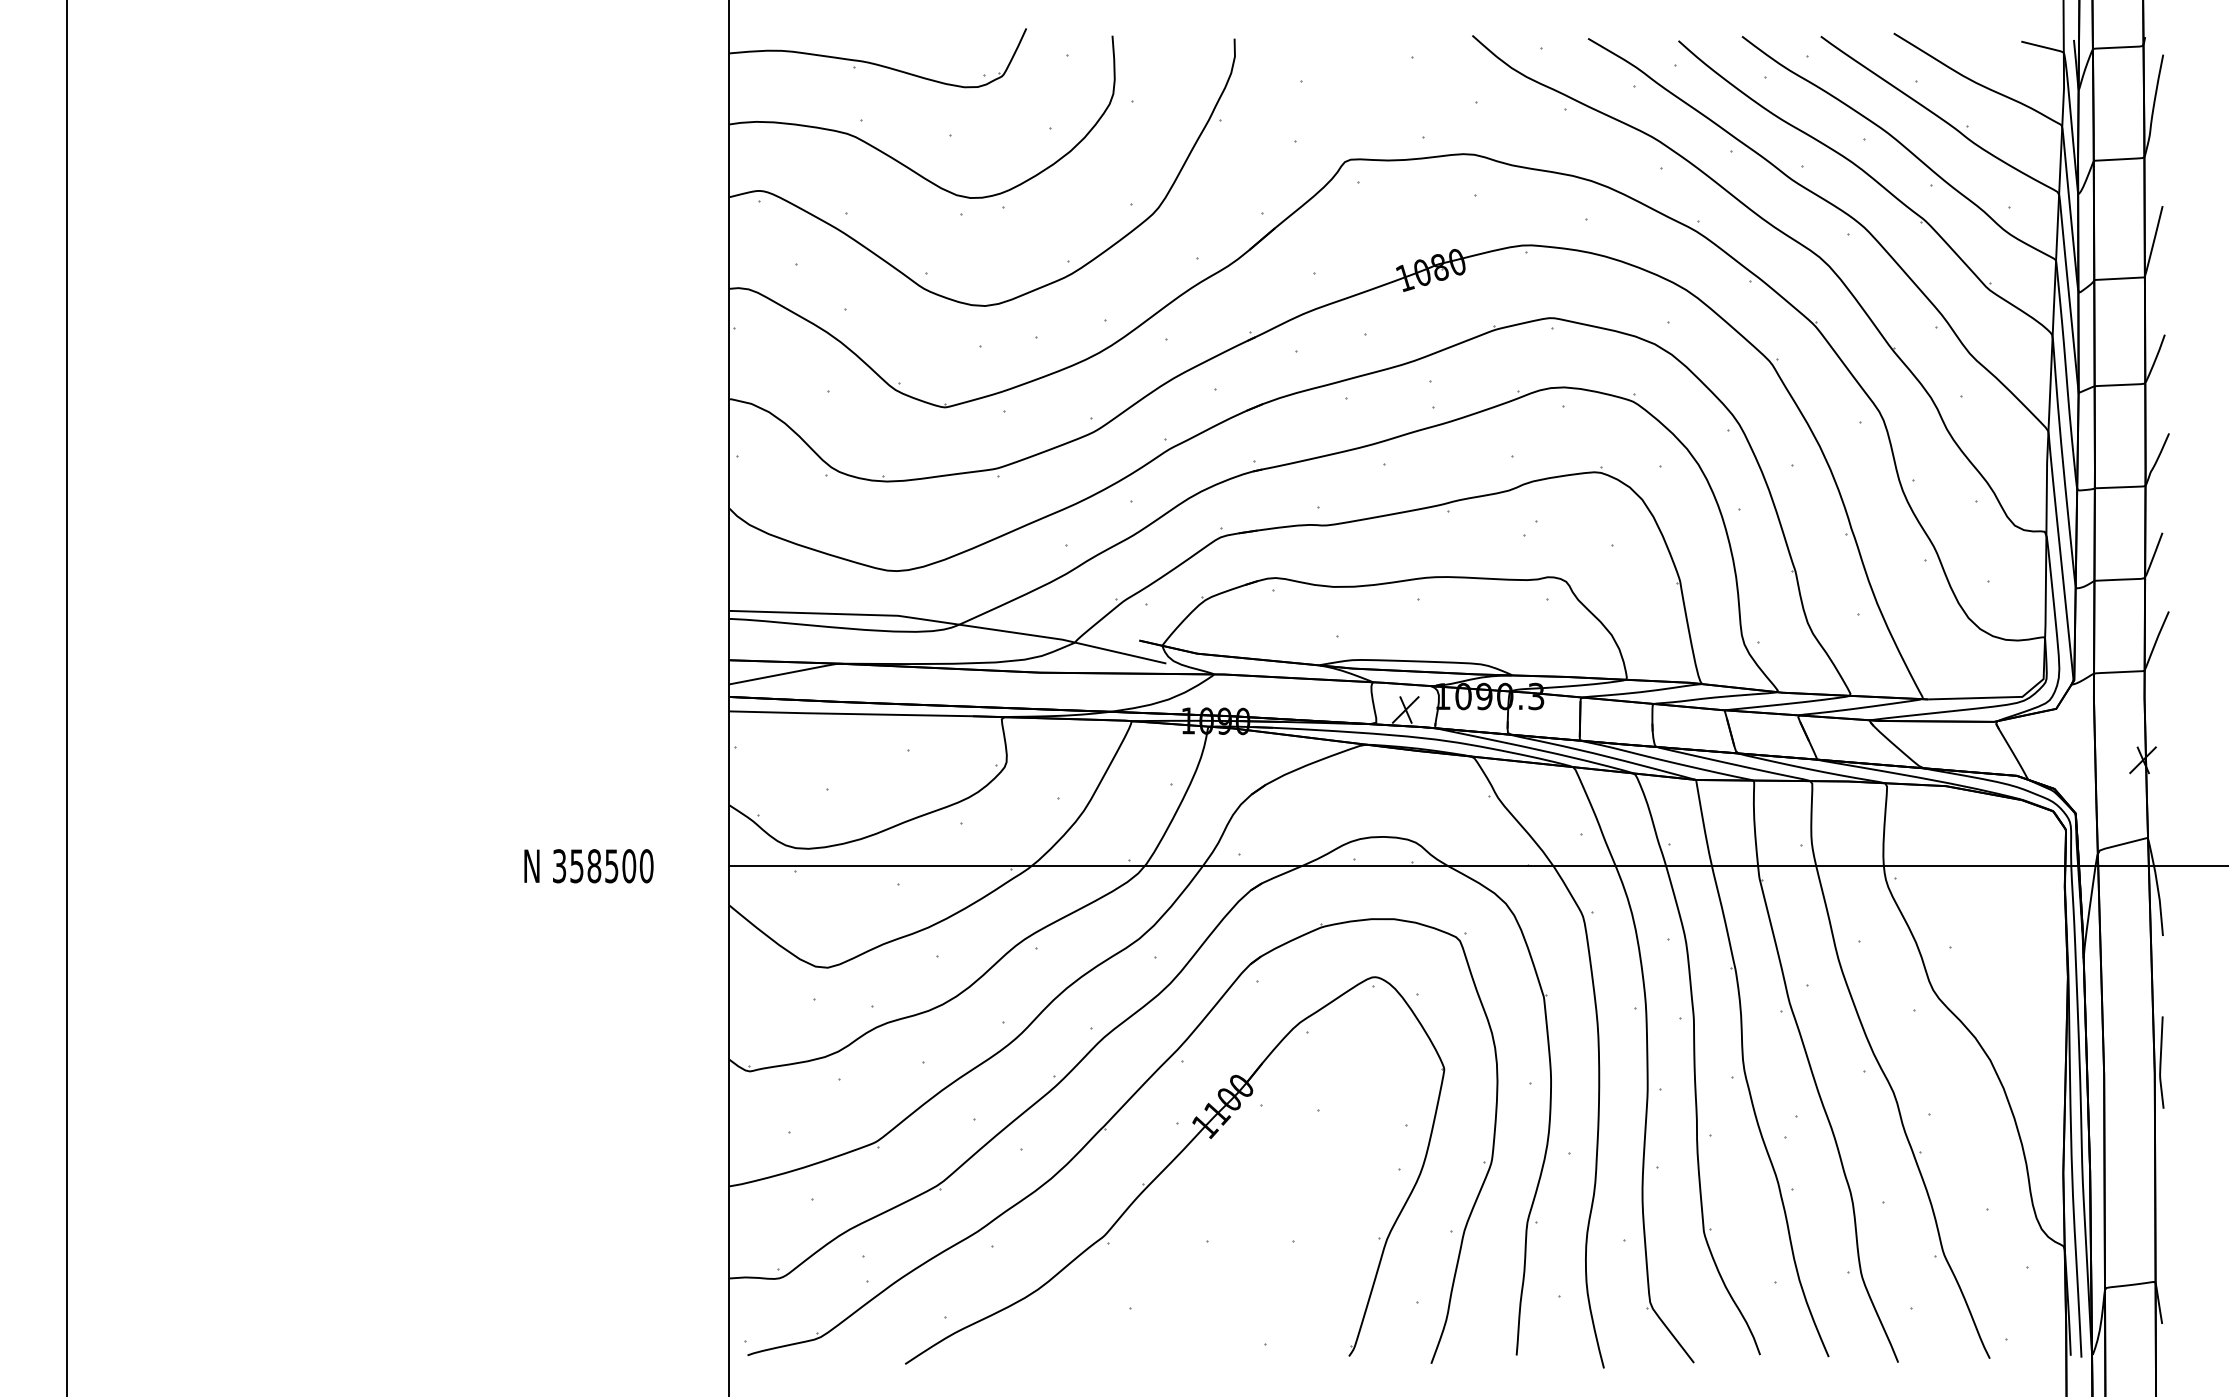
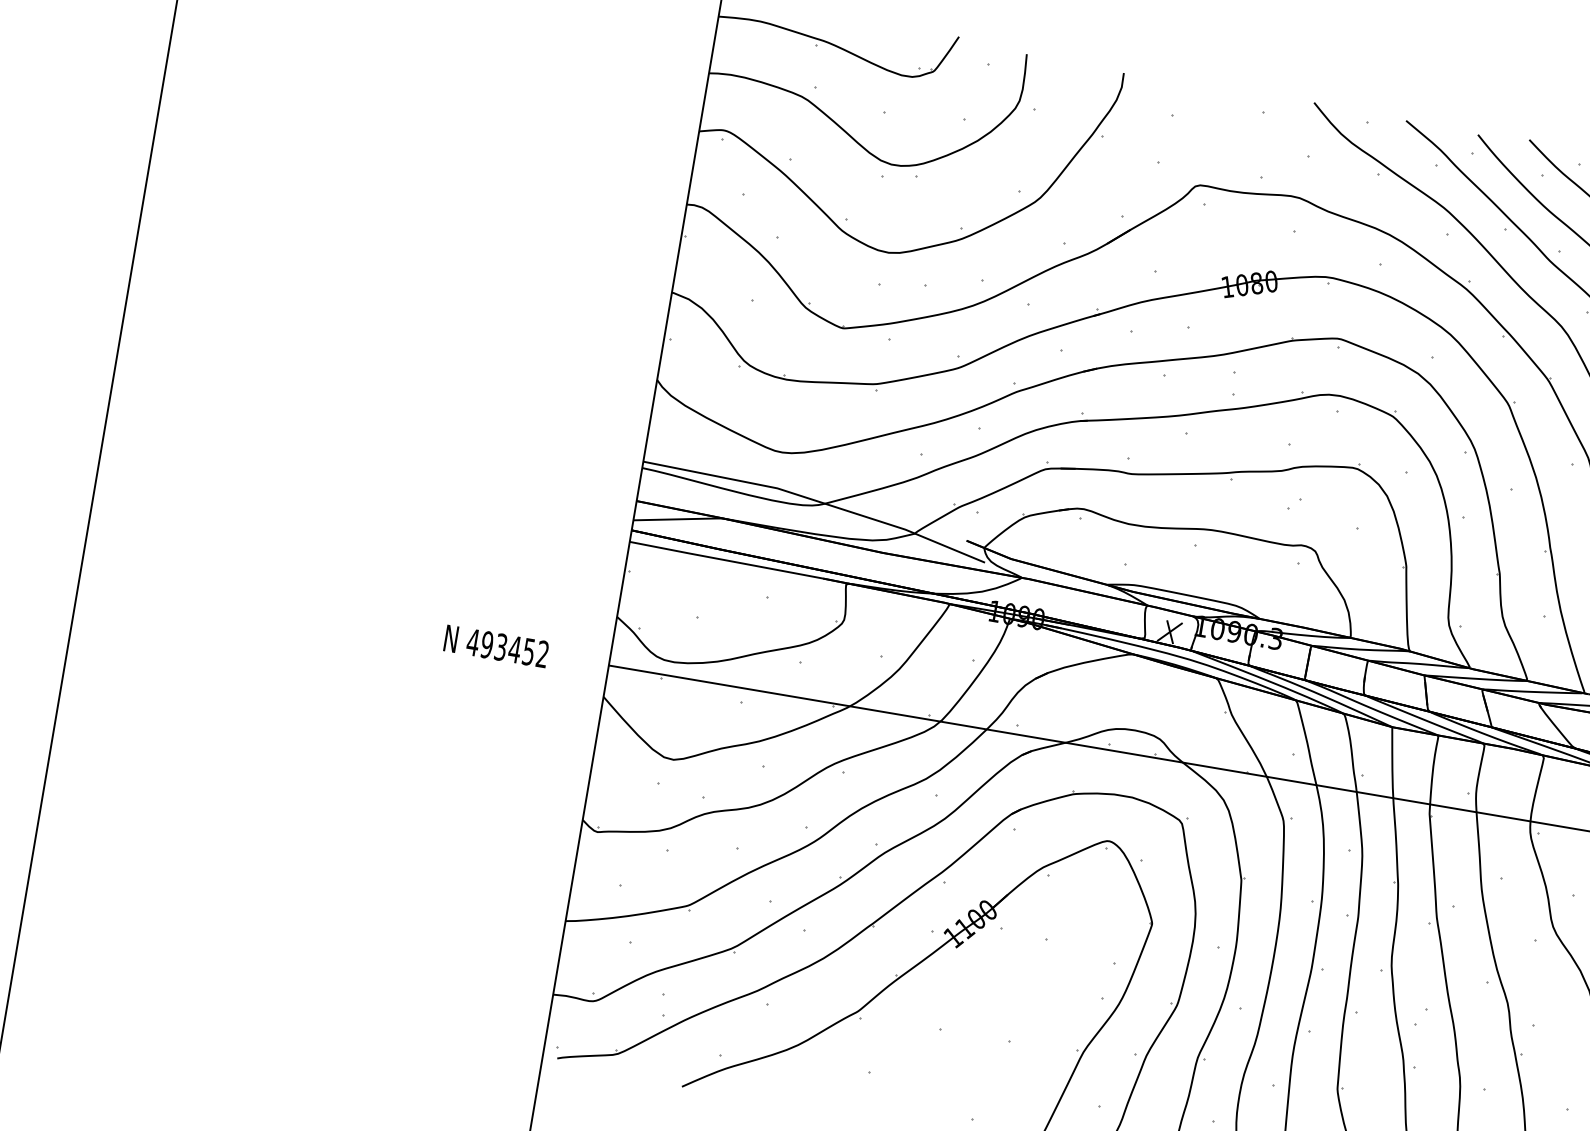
text: (602, 866) -> (507, 648), 358500 -> 493452

